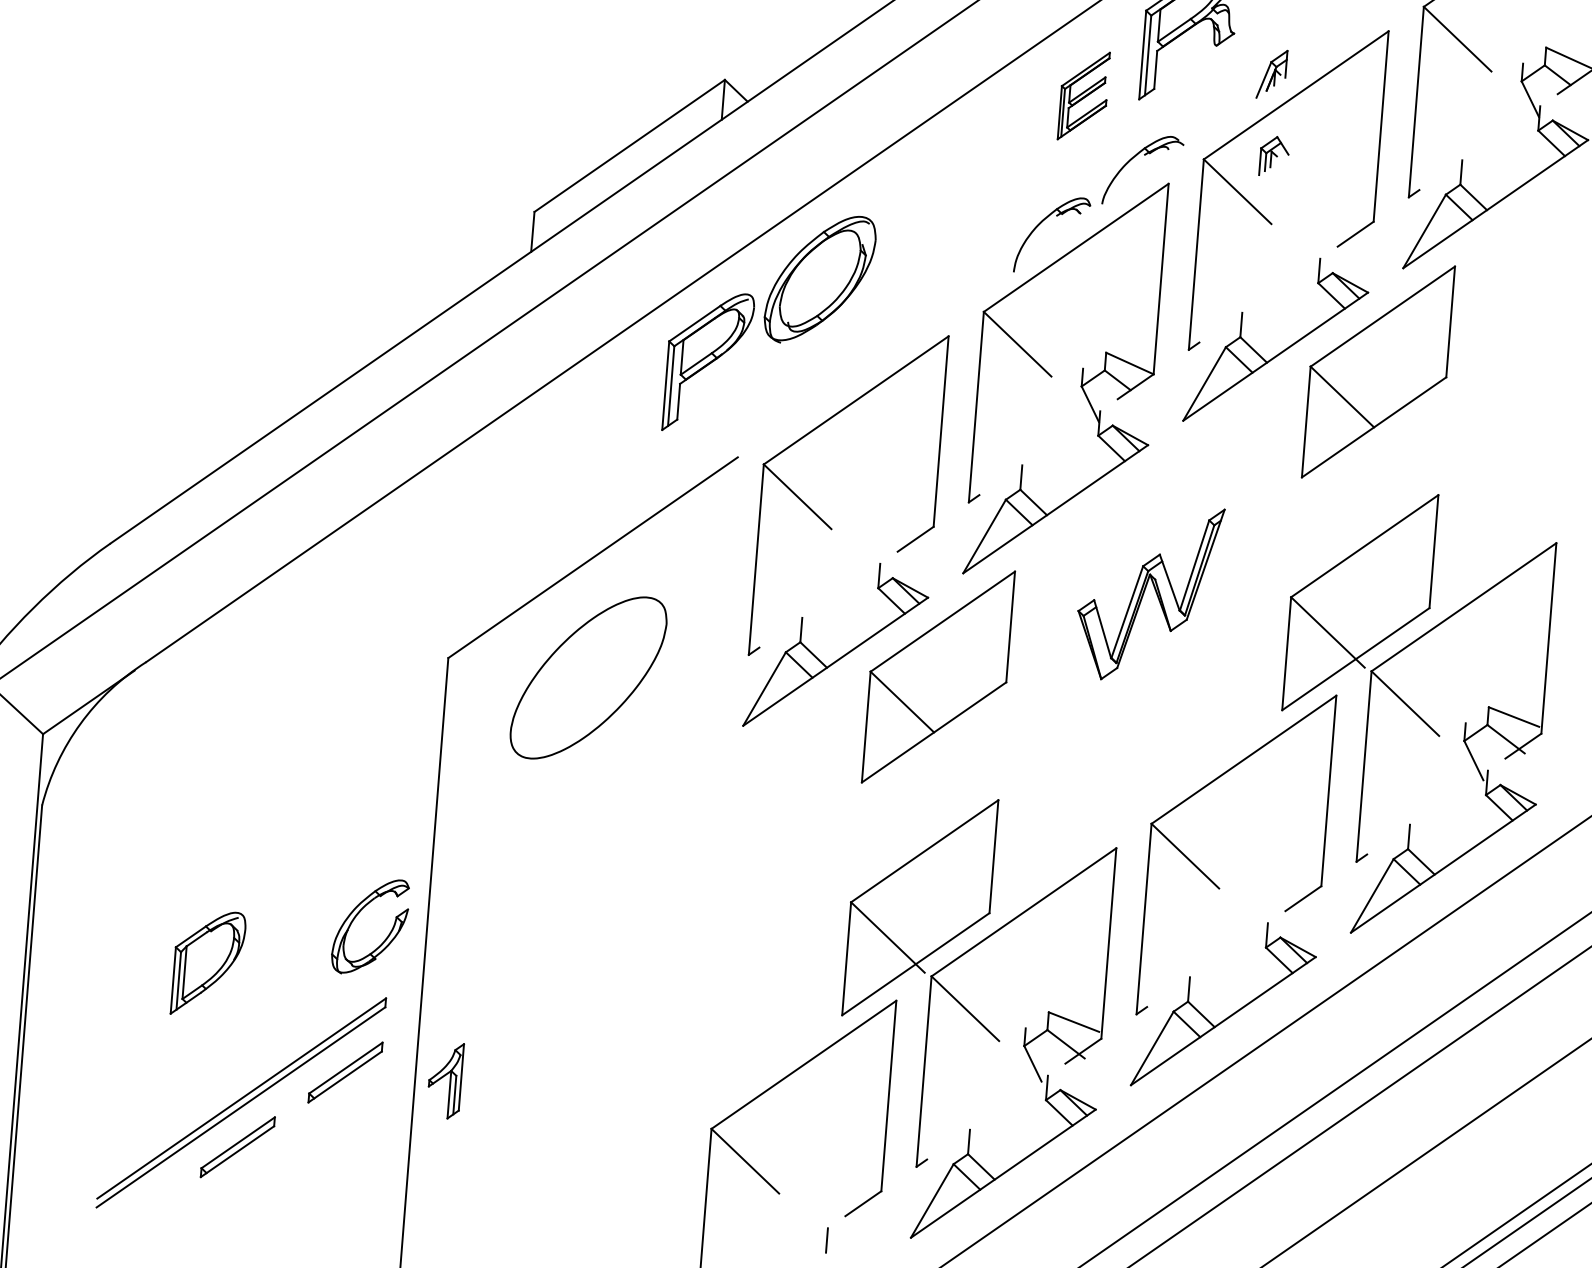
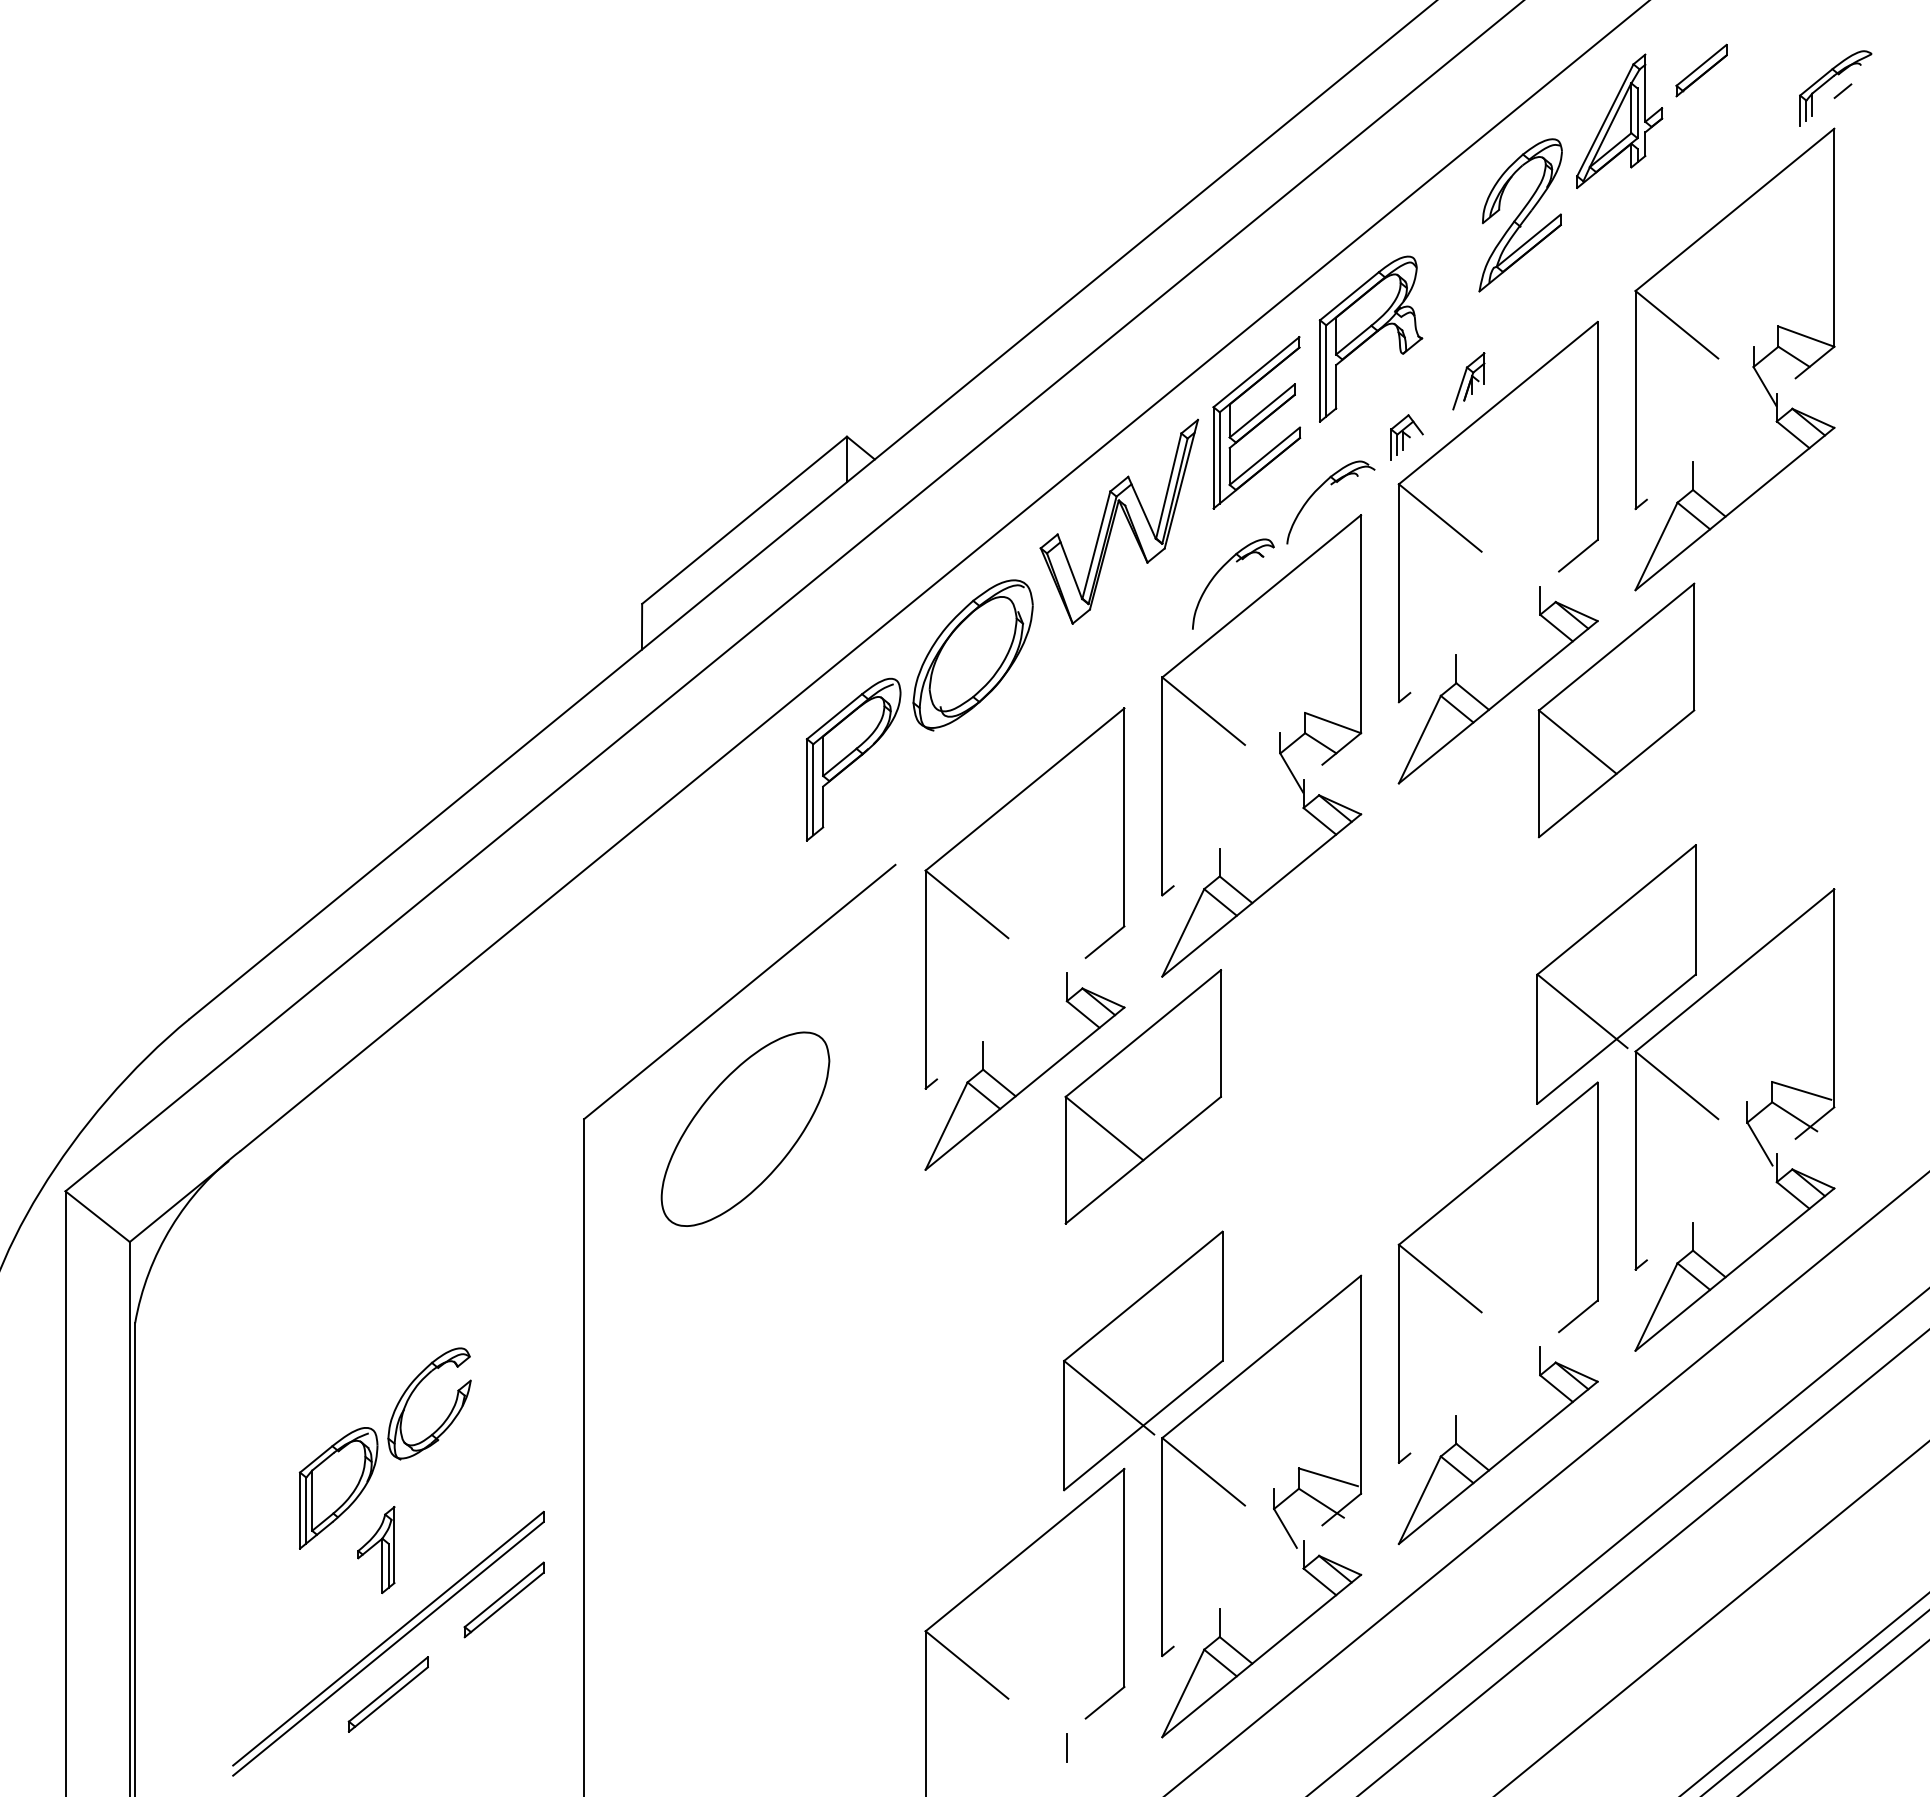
part: (1083, 95) -> (1256, 422), size x1.67
part: (1274, 156) -> (1406, 437), moved
part: (1148, 593) -> (1118, 521), moved
part: (358, 914) -> (414, 1391), moved
part: (445, 1080) -> (376, 1549), moved

